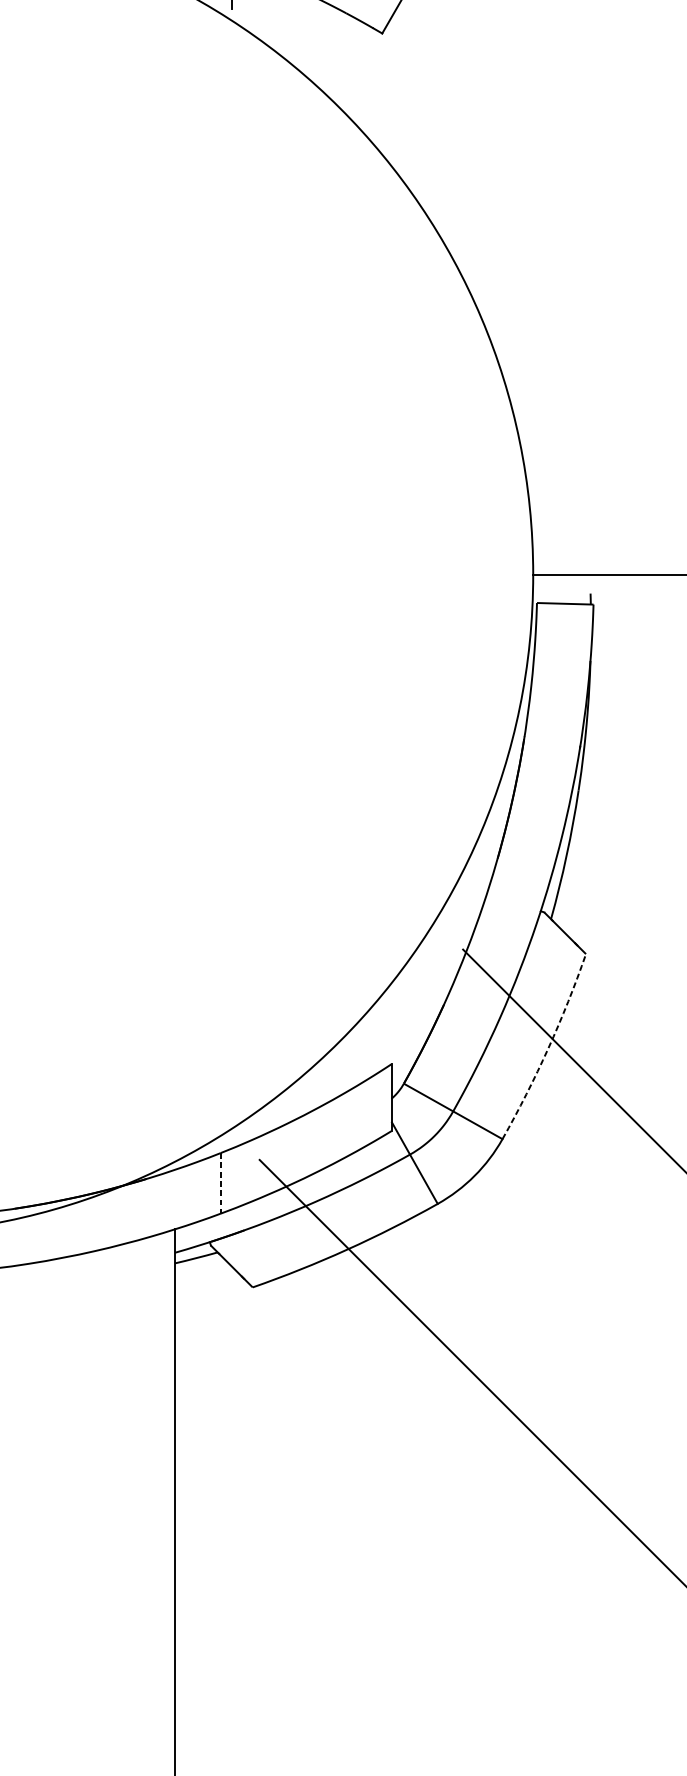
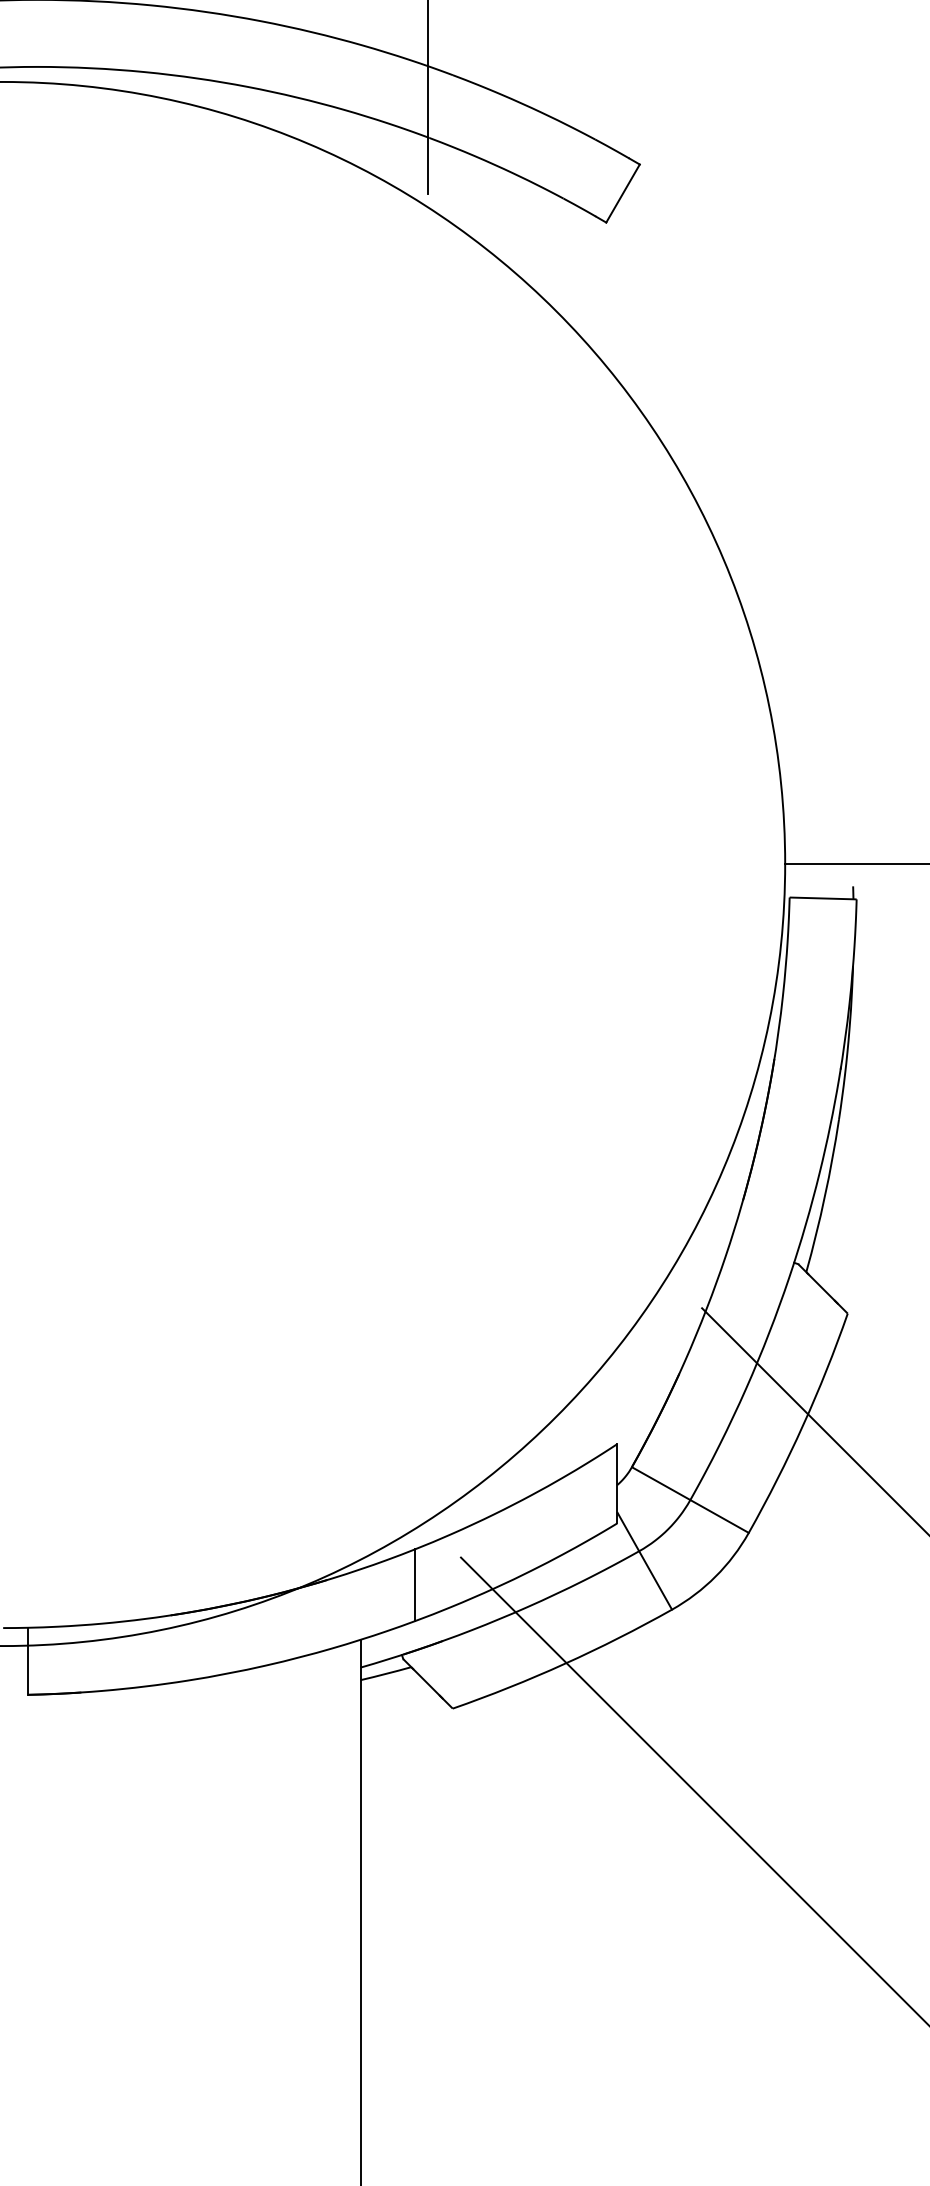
arc: (548, 1048) -> (803, 1425), dashed -> solid
line: (220, 1183) -> (414, 1585), dashed -> solid

